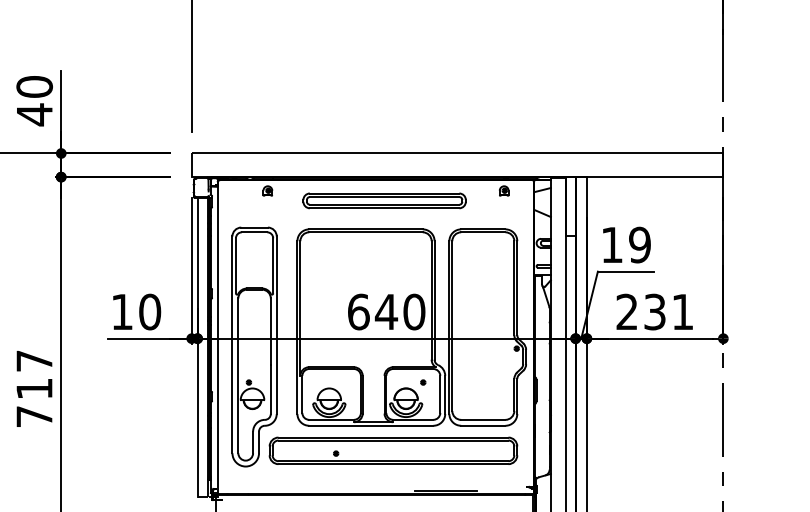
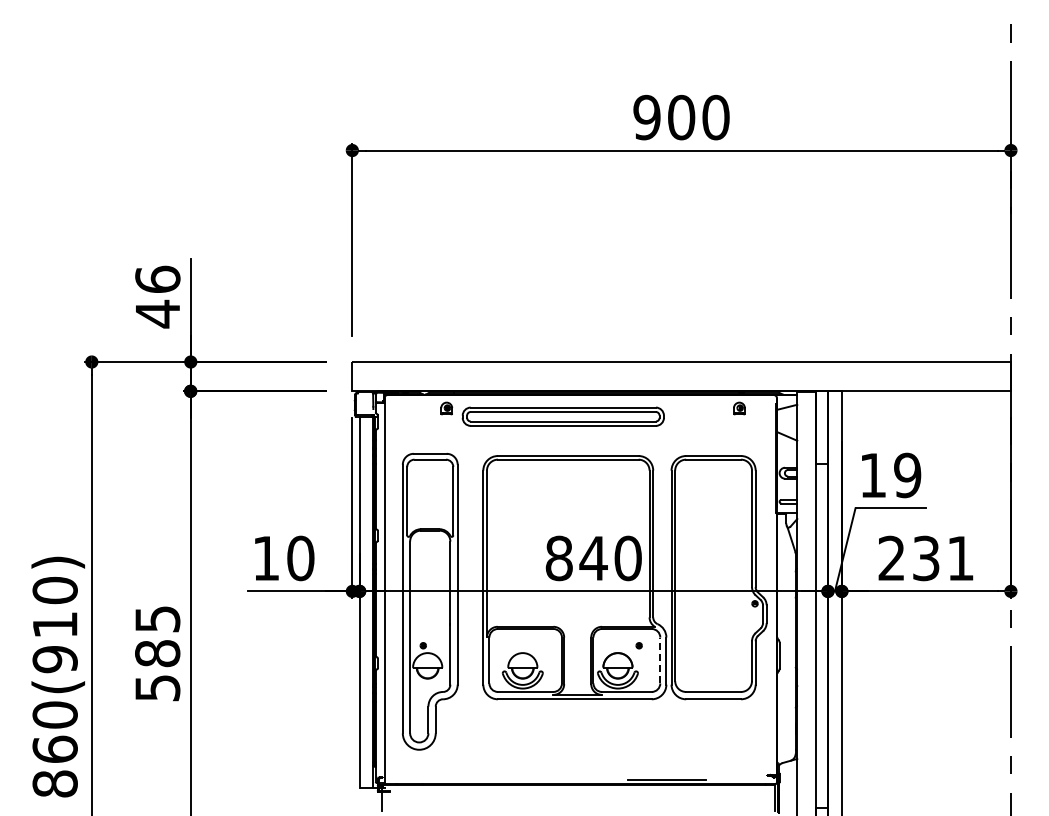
text: (34, 86) -> (157, 279), 40 -> 46
part: (383, 200) -> (562, 416), moved
text: (358, 312) -> (559, 558), 640 -> 840
text: (34, 388) -> (157, 653), 717 -> 585
line: (440, 394) -> (660, 660), solid -> dashed
part: (393, 450) -> (602, 730), removed

